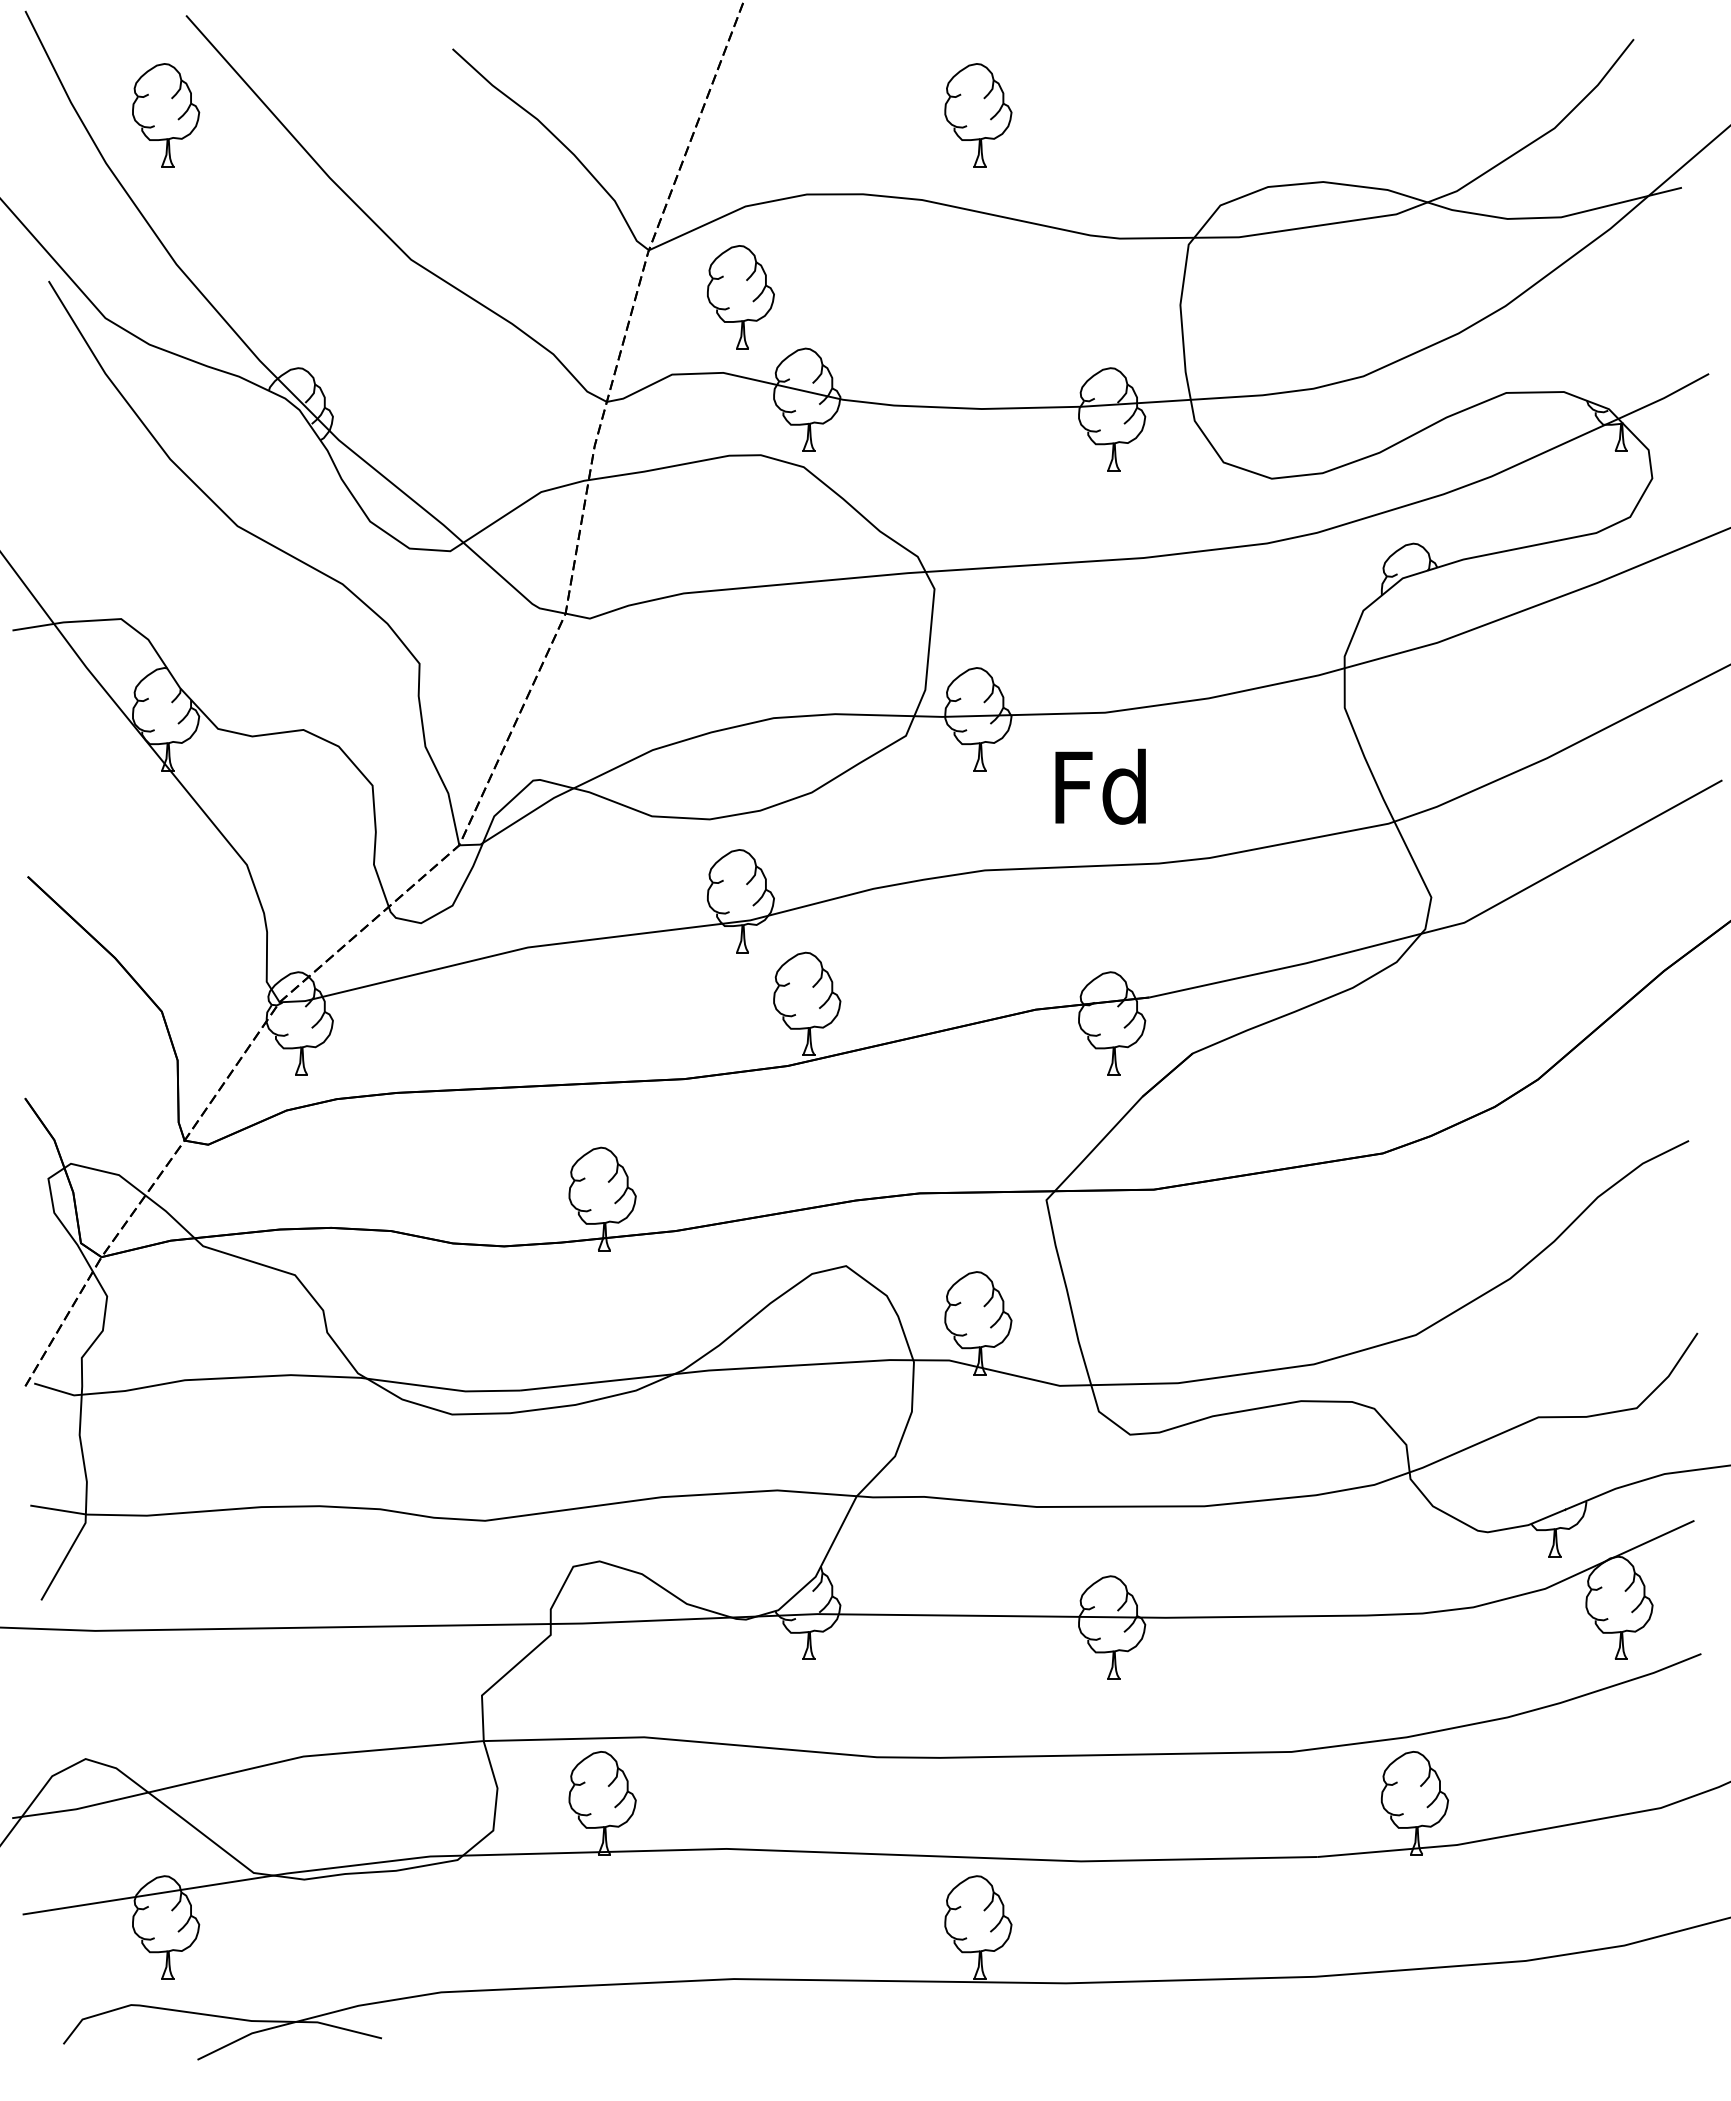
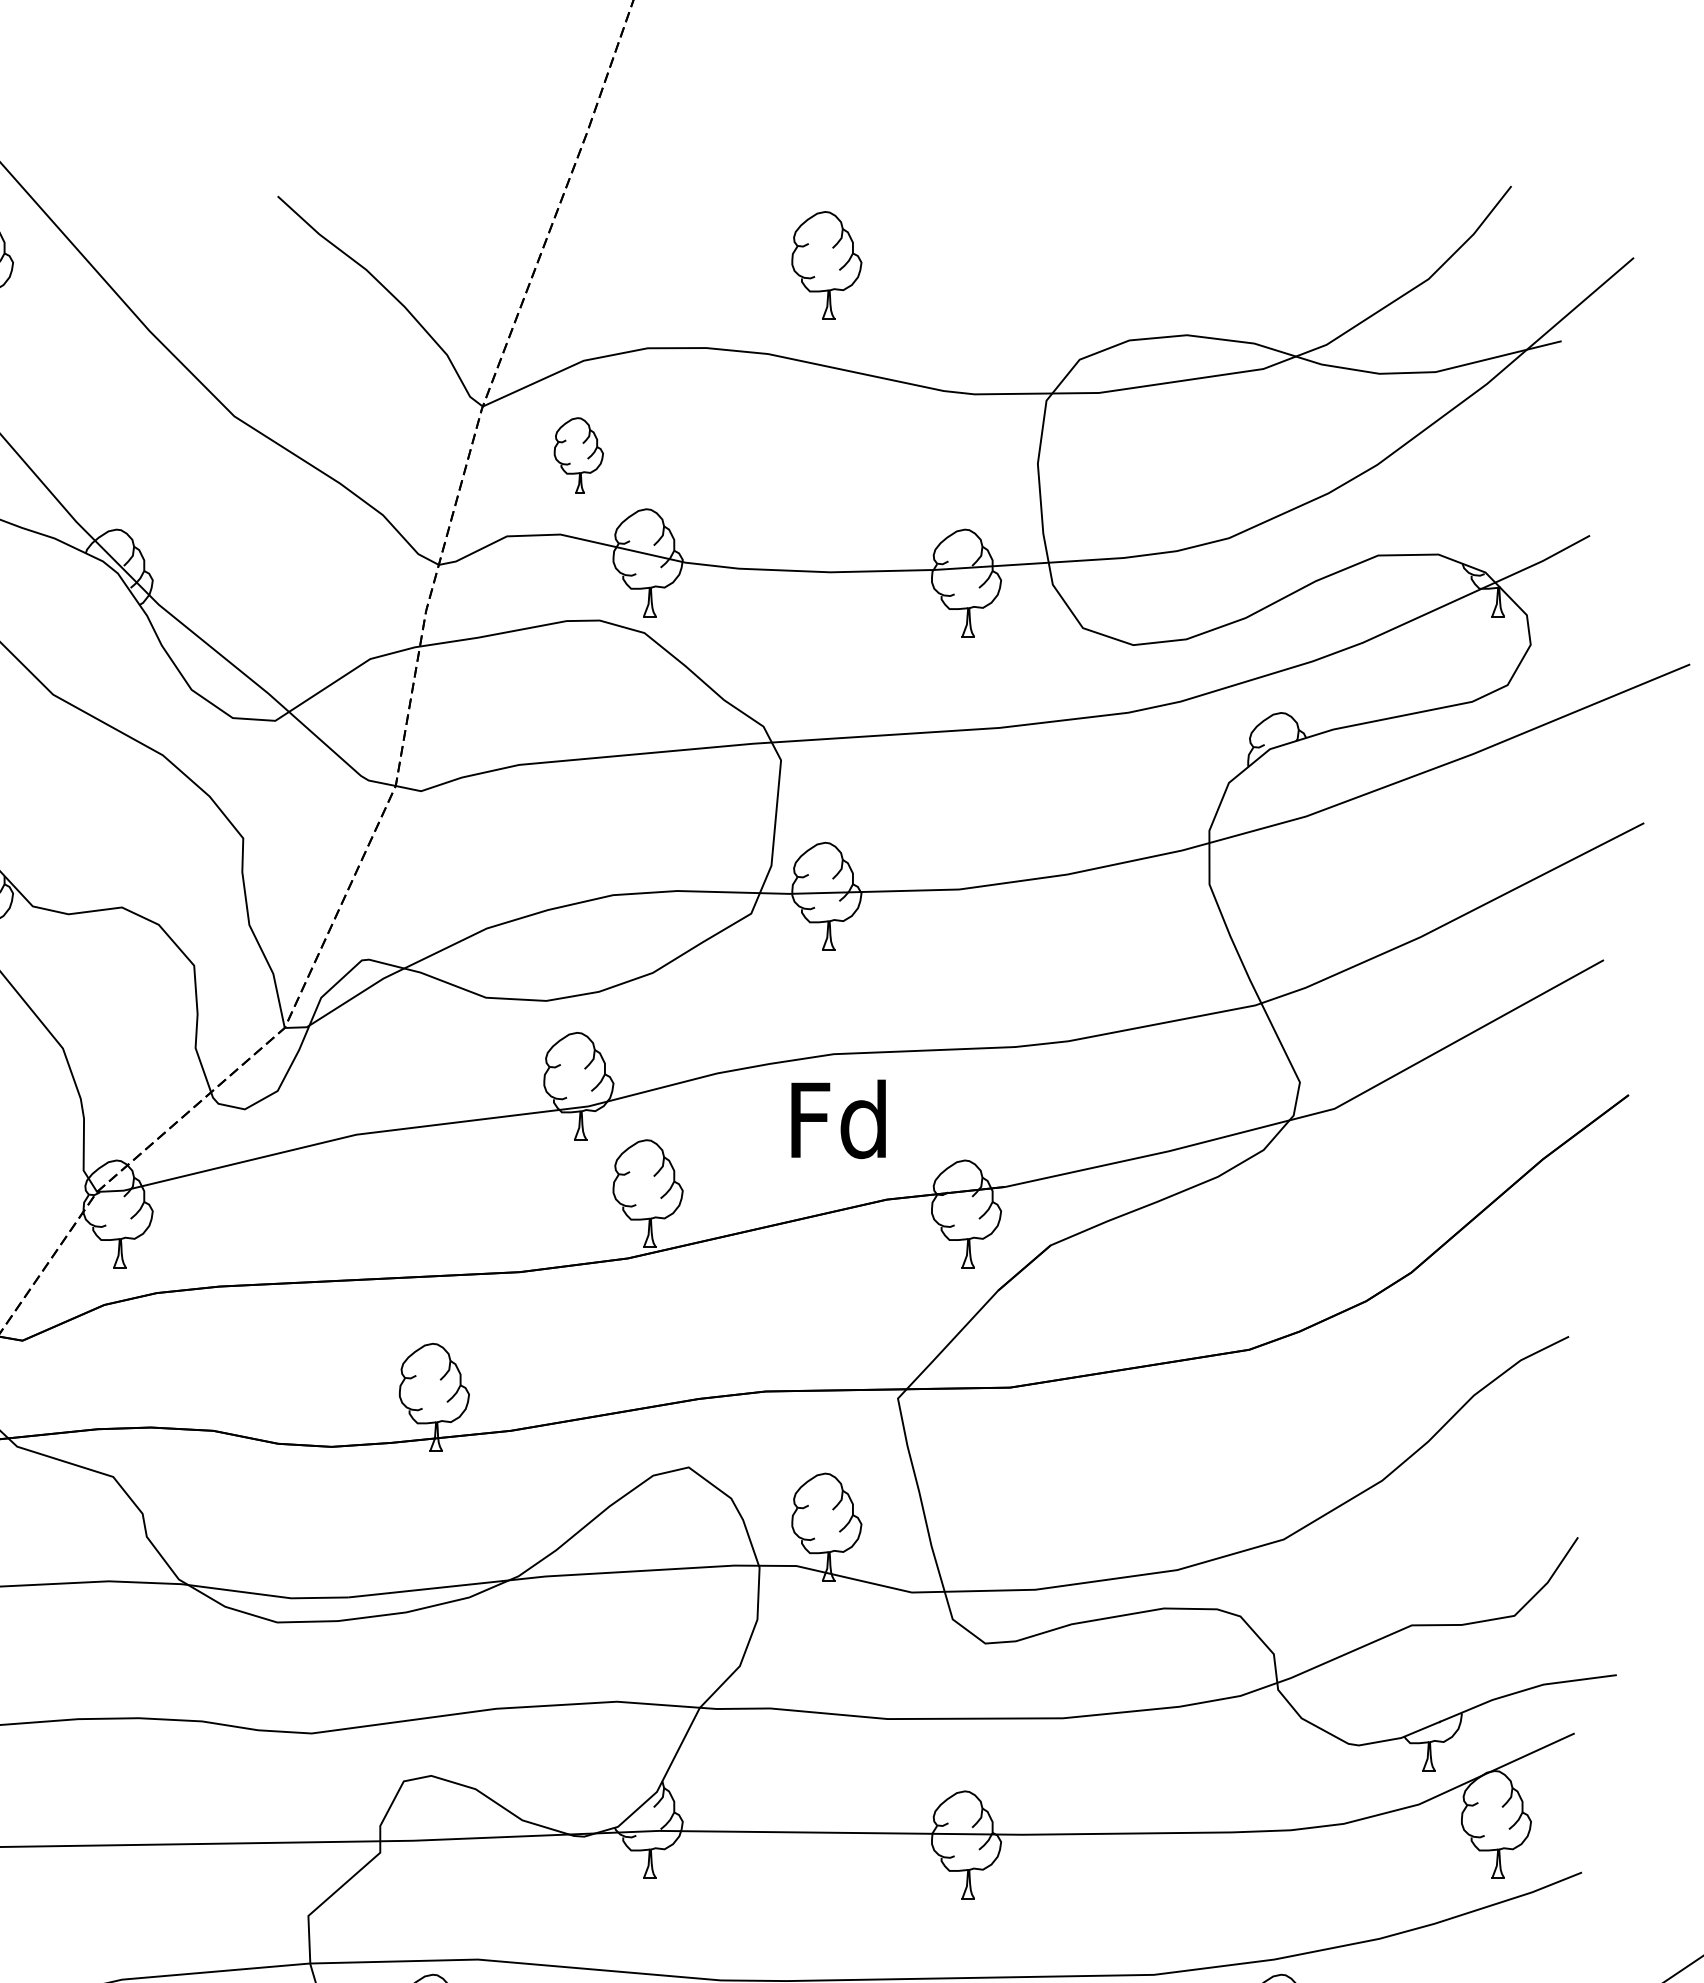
part: (740, 297) -> (578, 455), size x0.7
text: (1100, 786) -> (838, 1119), moved

